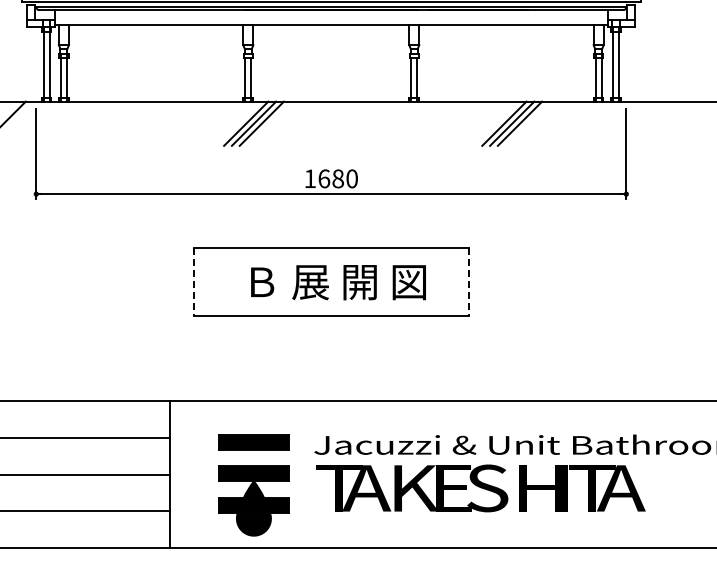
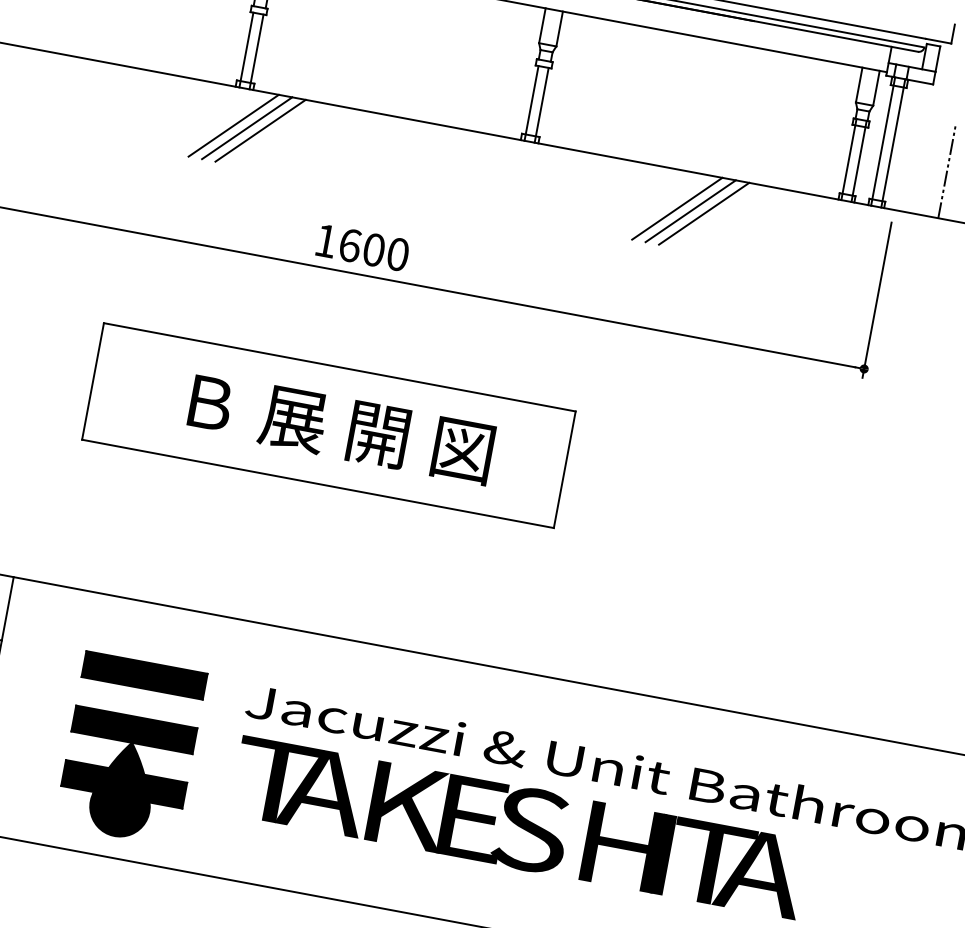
line: (652, 73) -> (947, 170), added
text: (338, 178) -> (374, 249), 1680 -> 1600
line: (194, 282) -> (93, 381), dashed -> solid
line: (468, 282) -> (564, 469), dashed -> solid

